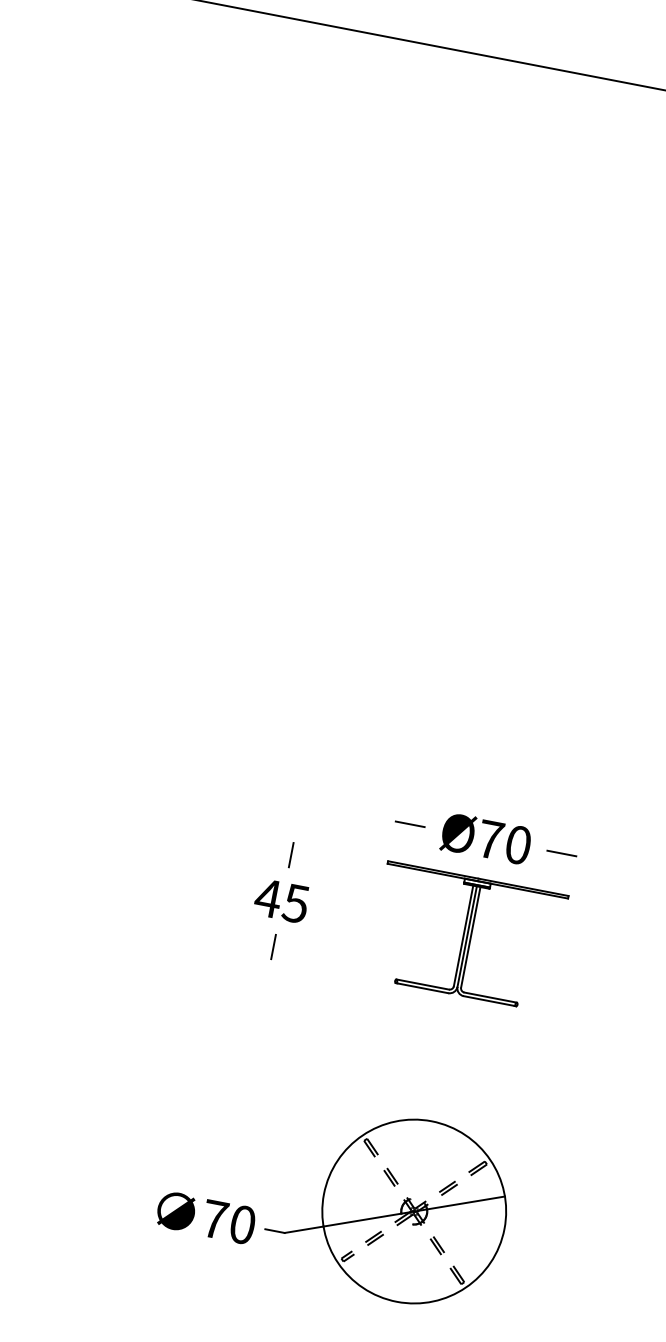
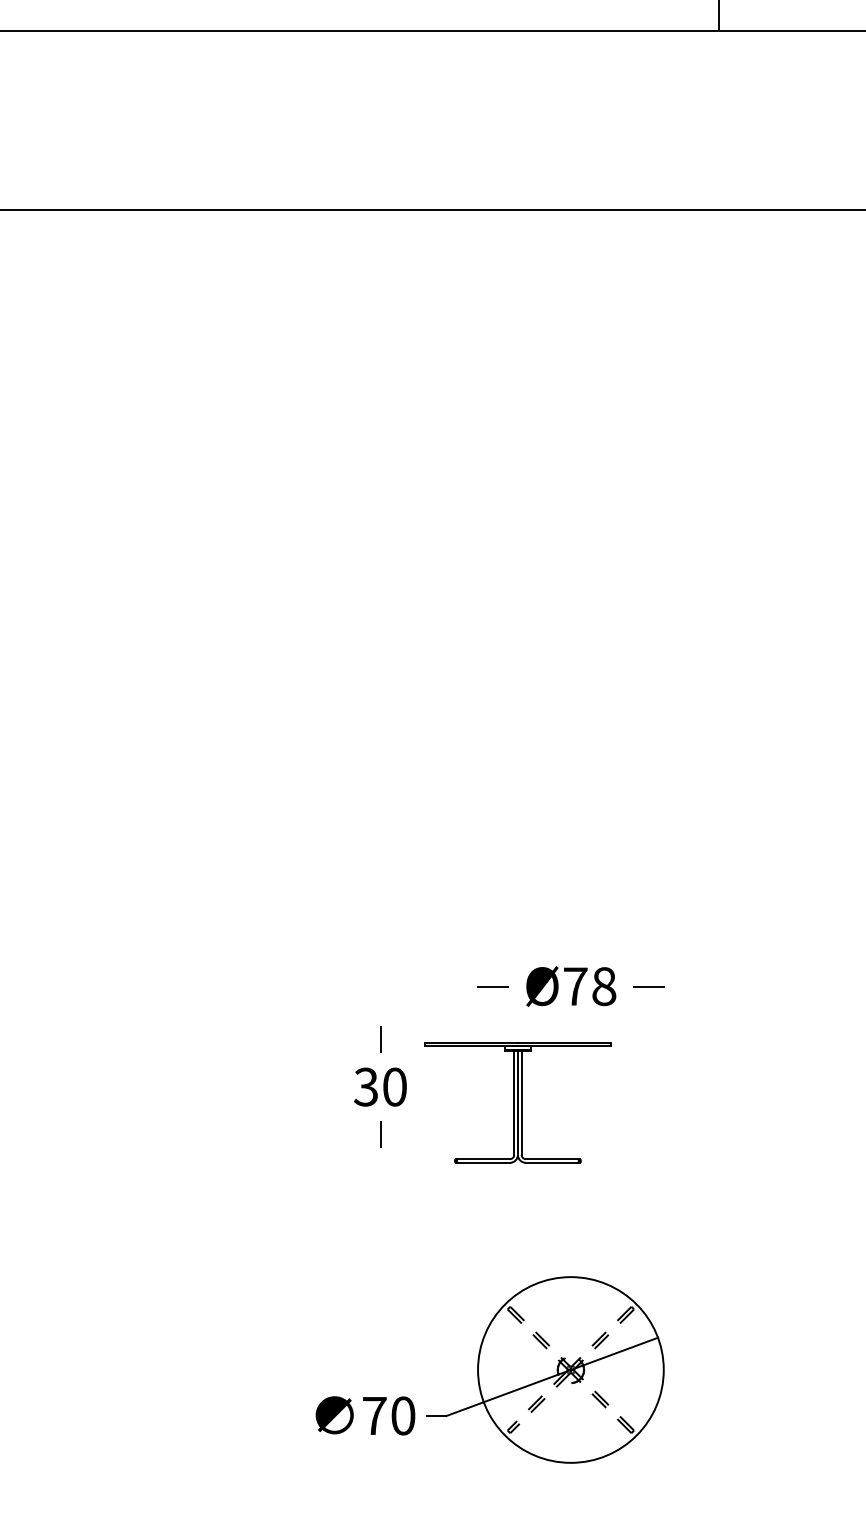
text: (518, 845) -> (604, 986), Ø70 -> Ø78
text: (281, 900) -> (379, 1086), 45 -> 30
part: (466, 935) -> (517, 1102), moved

